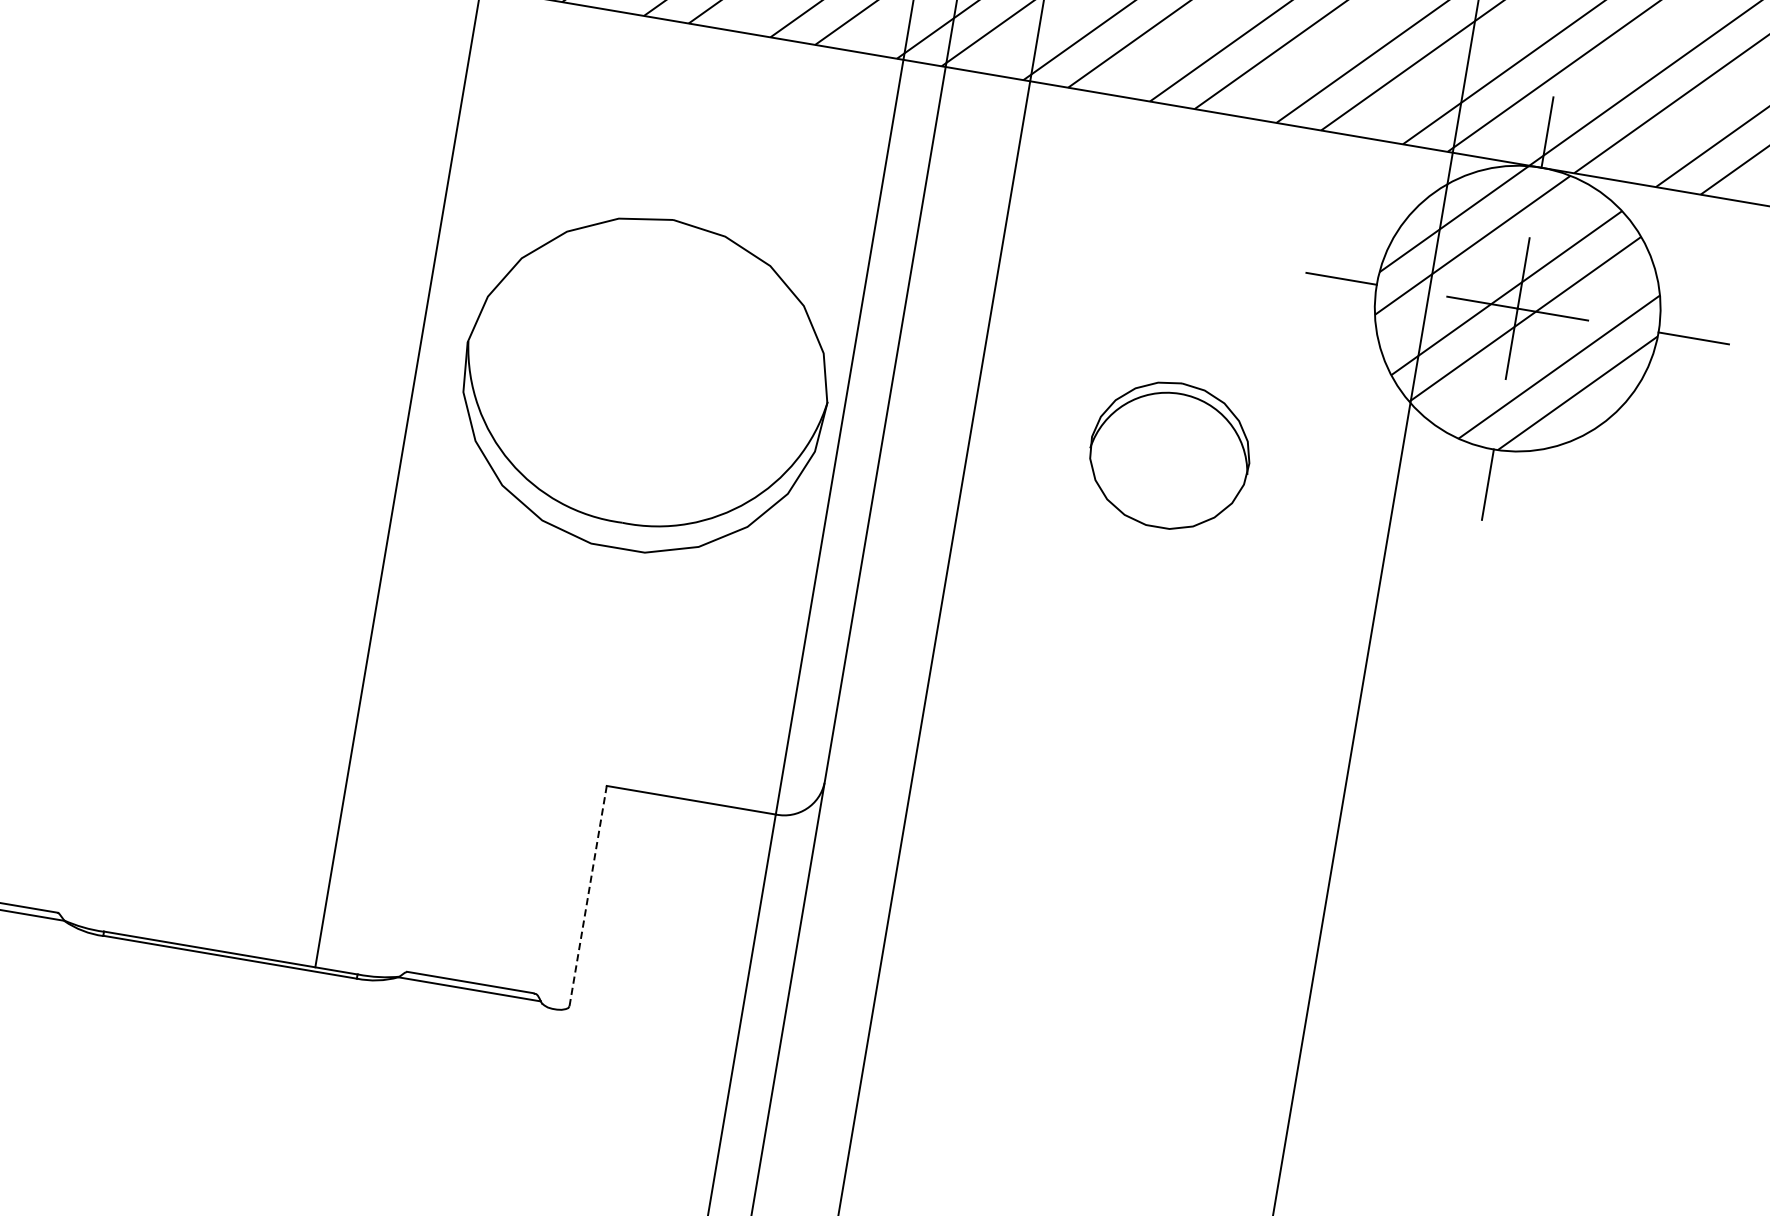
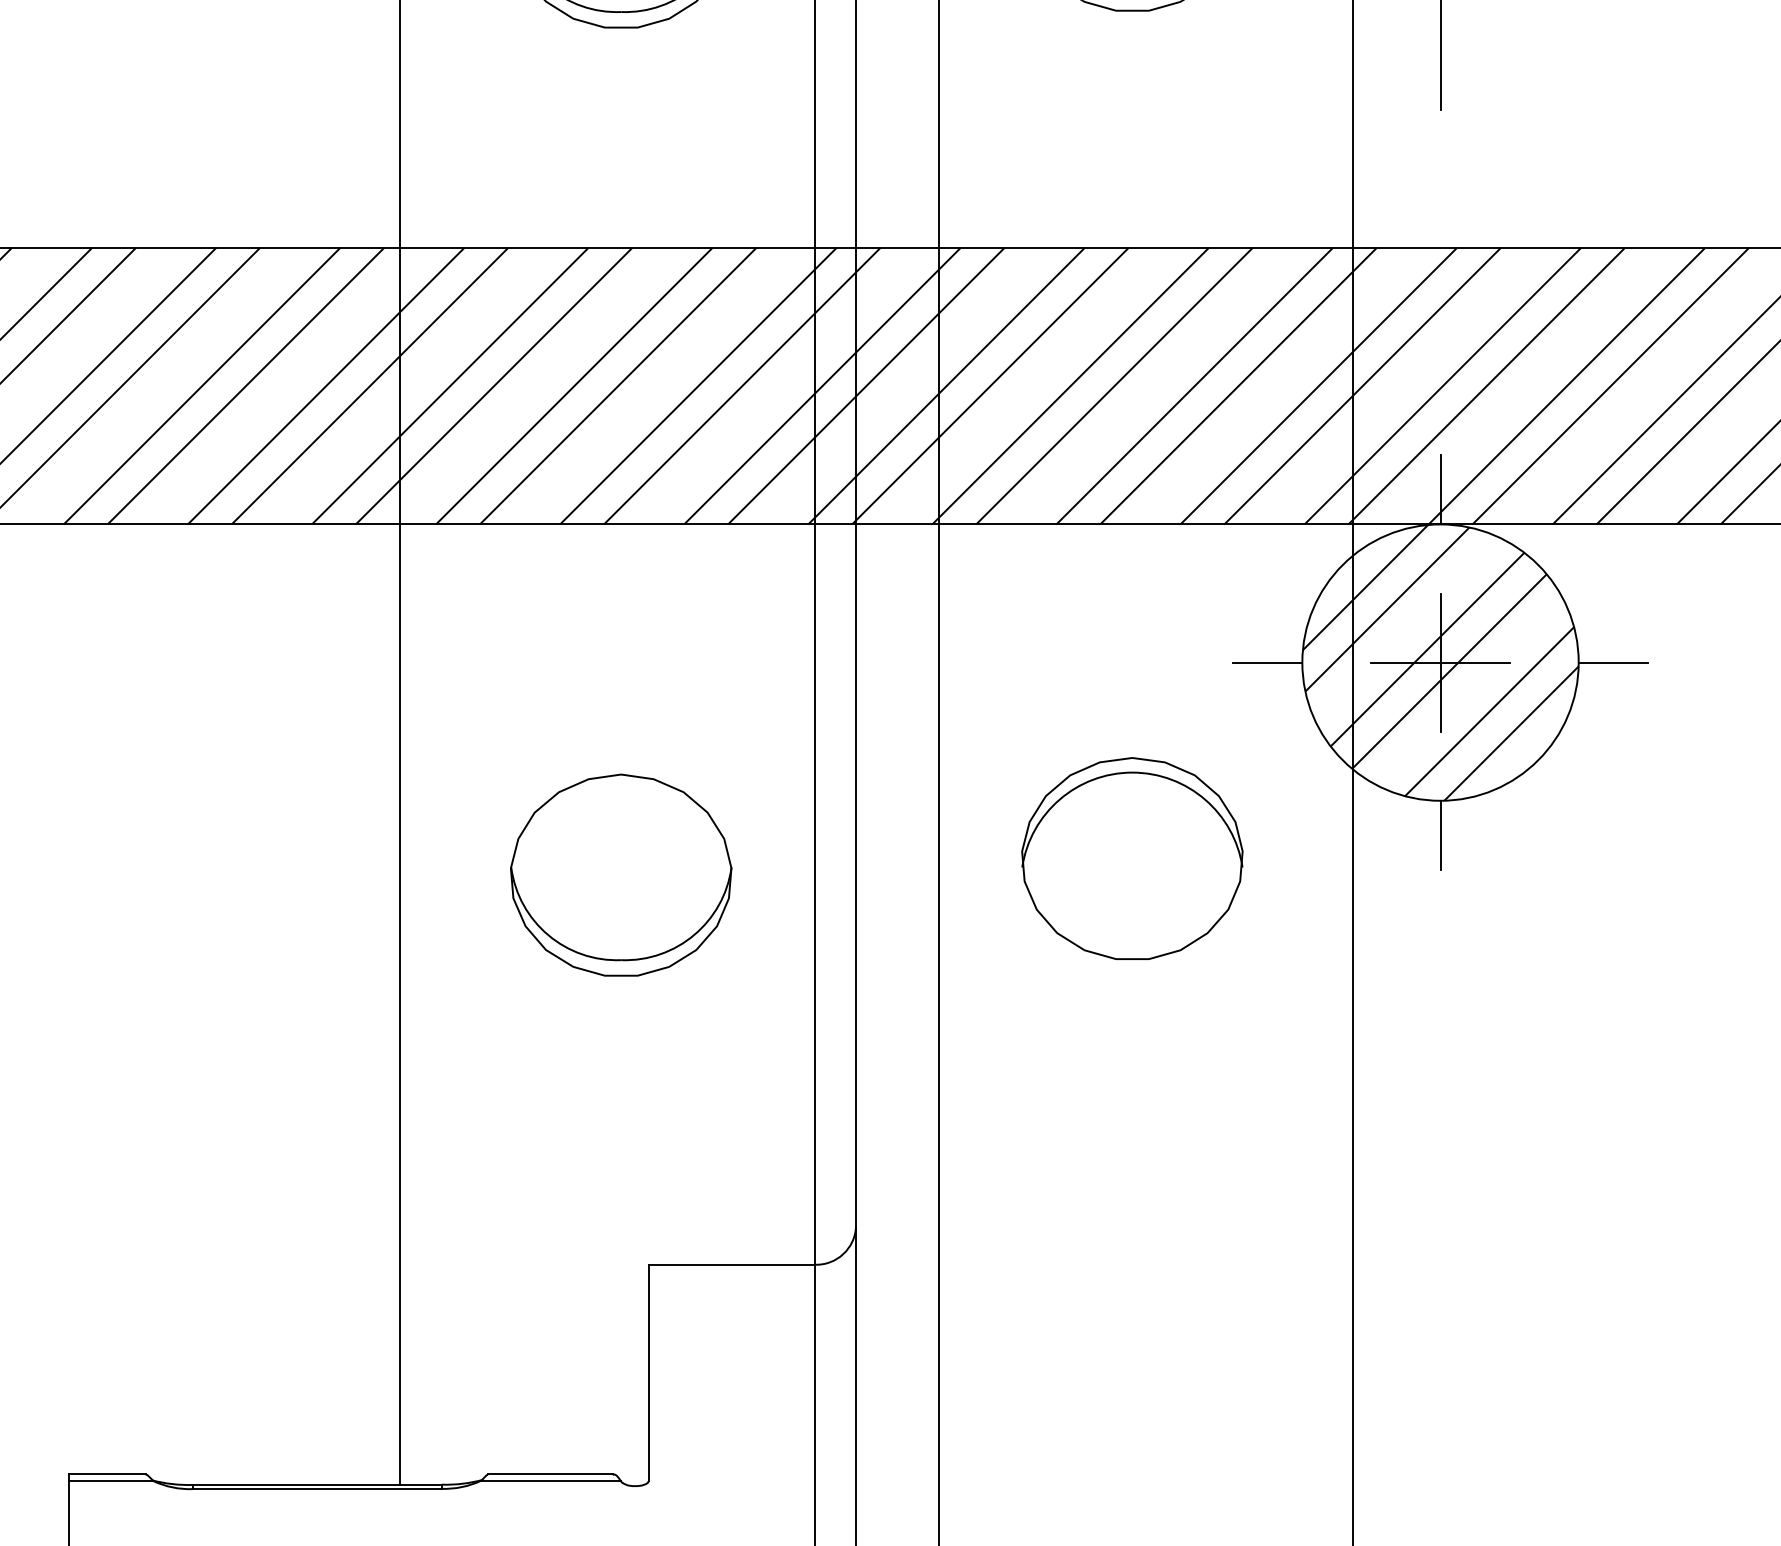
part: (646, 383) -> (621, 874), size x0.62
part: (1169, 455) -> (1132, 858), size x1.43
line: (587, 896) -> (648, 1373), dashed -> solid

